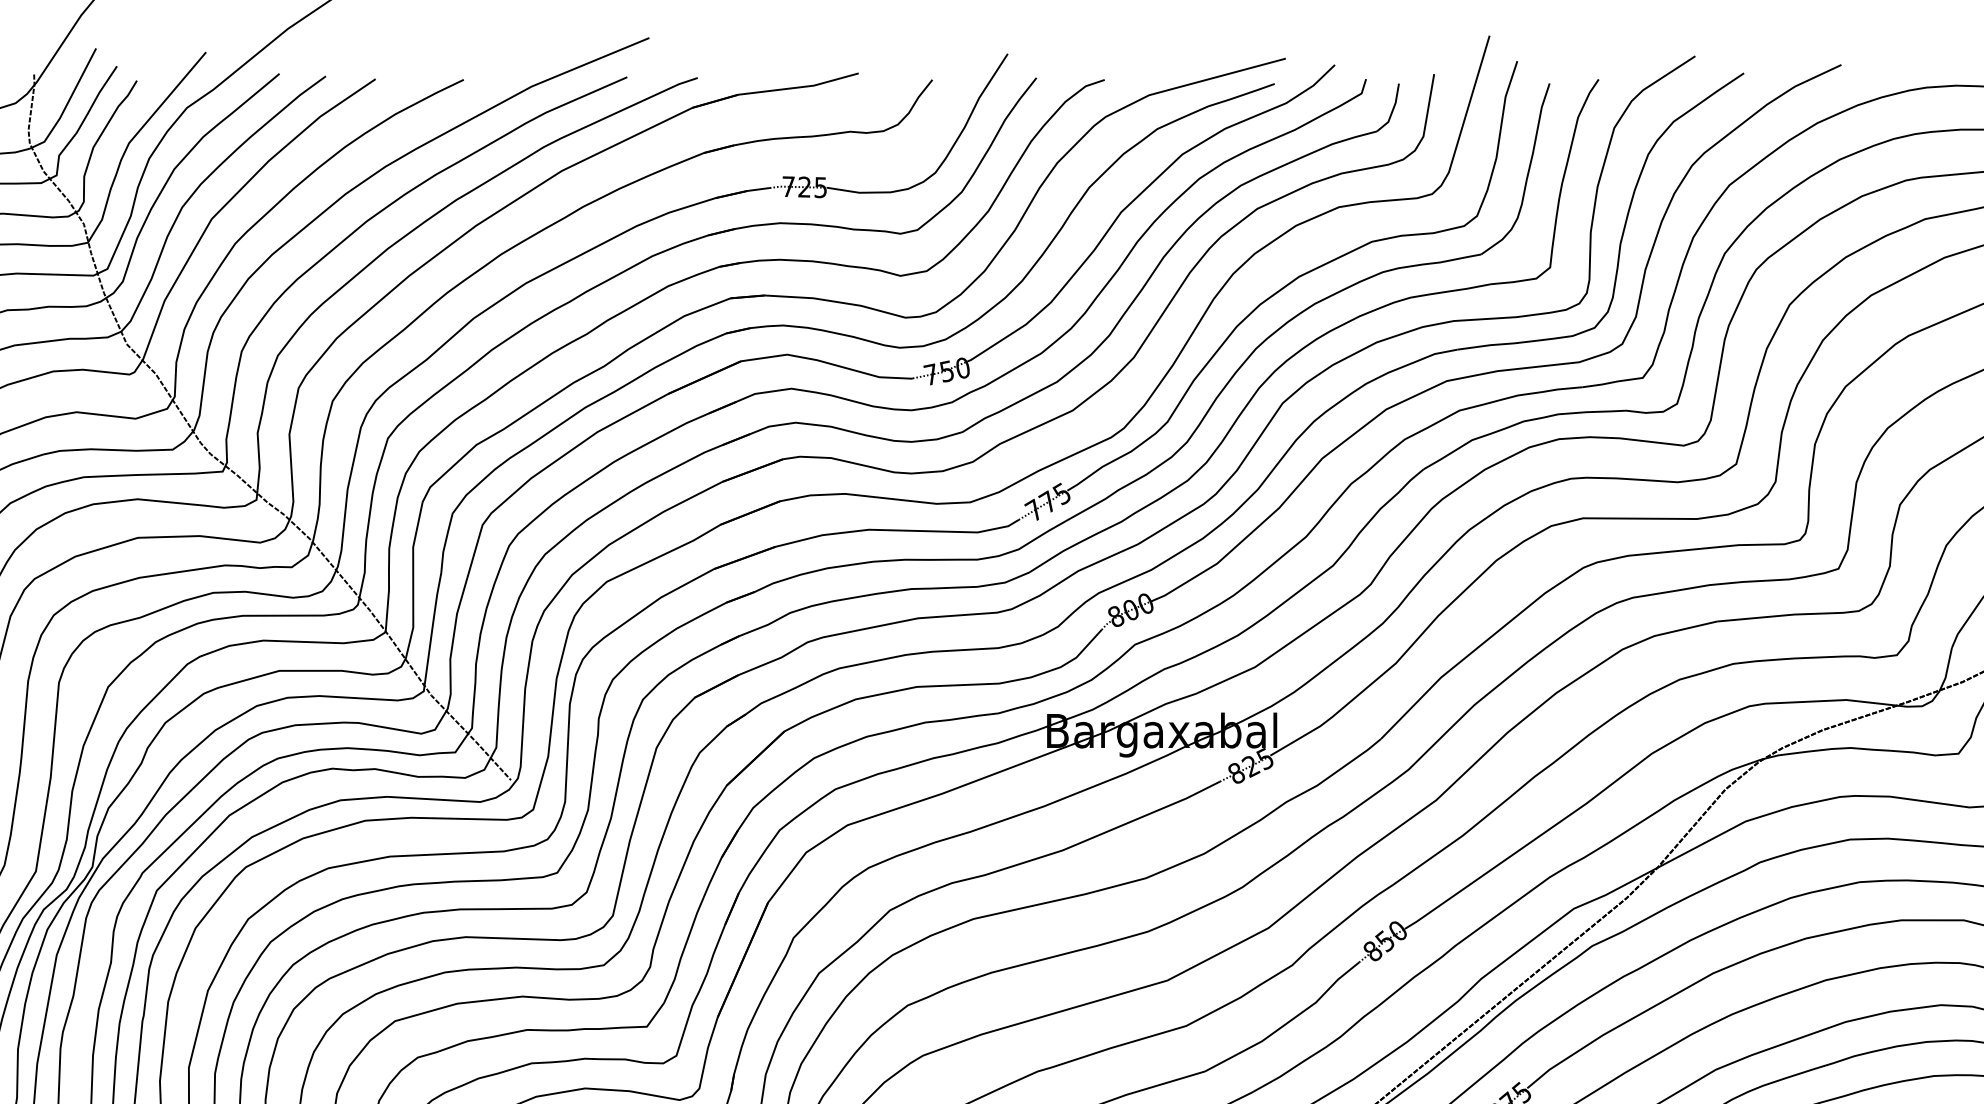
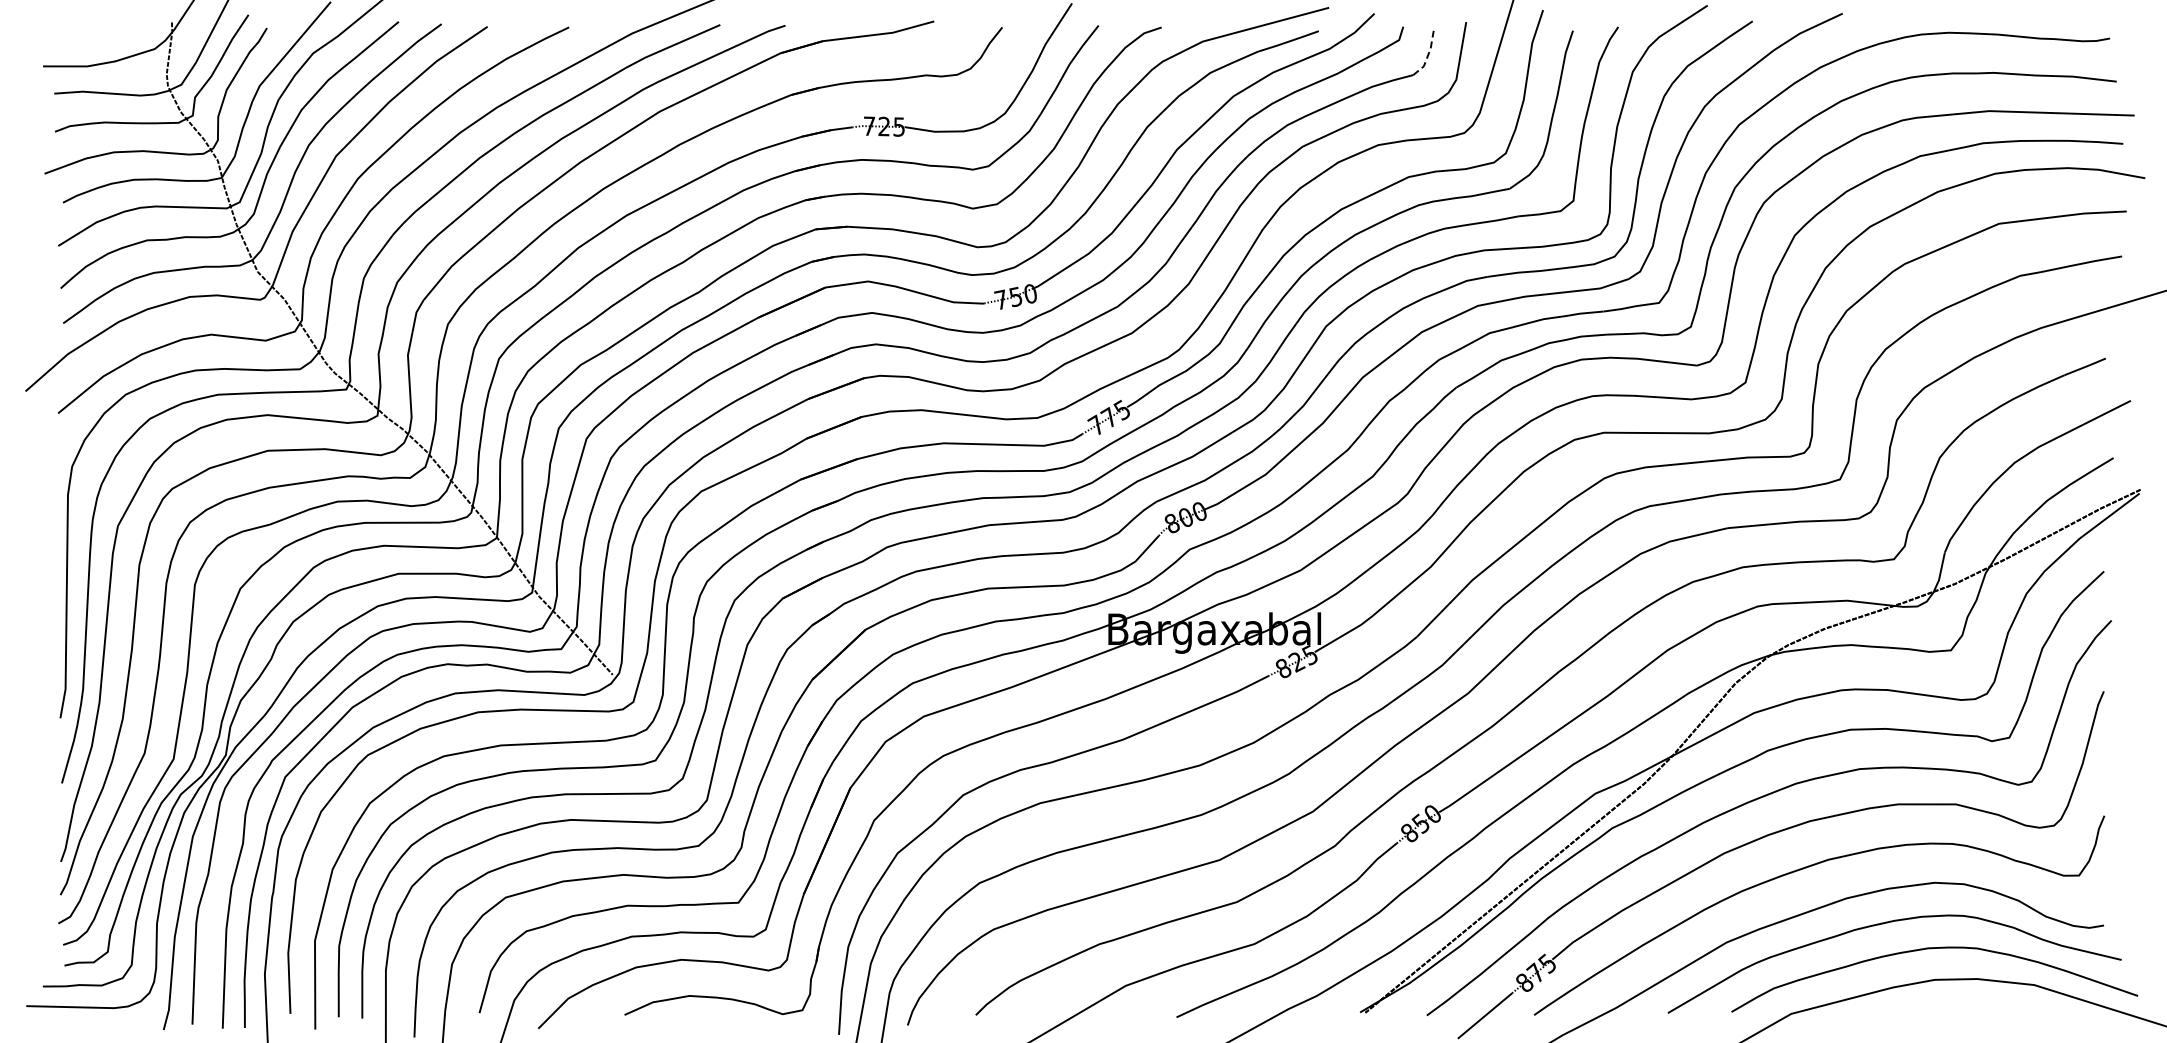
line: (1393, 110) -> (1428, 55), solid -> dashed

